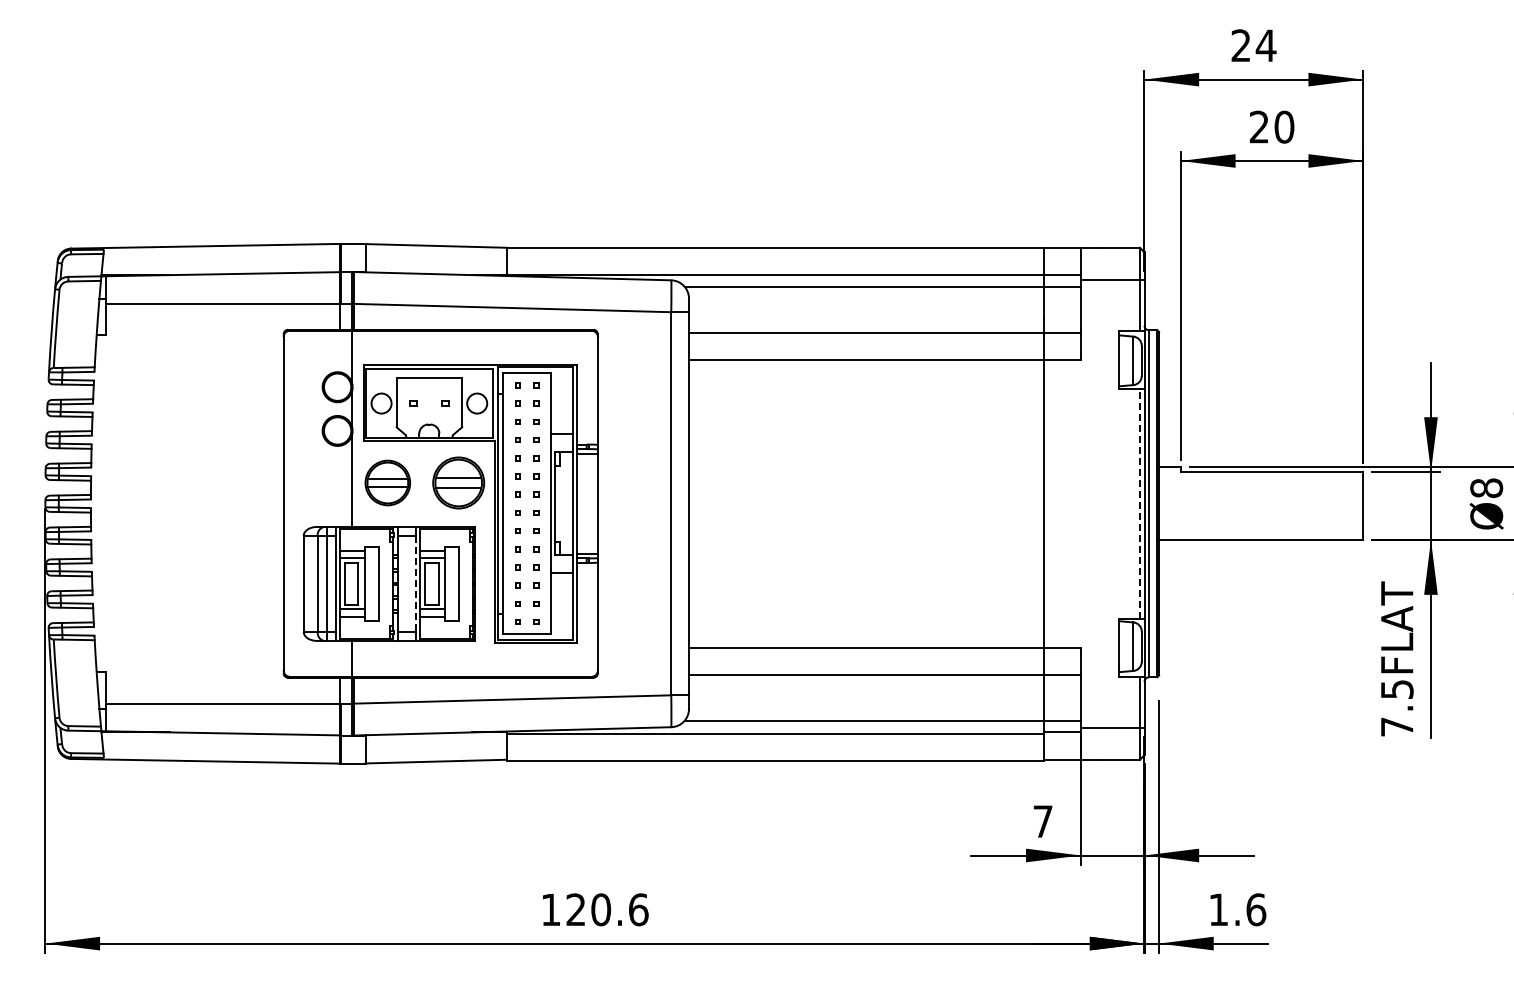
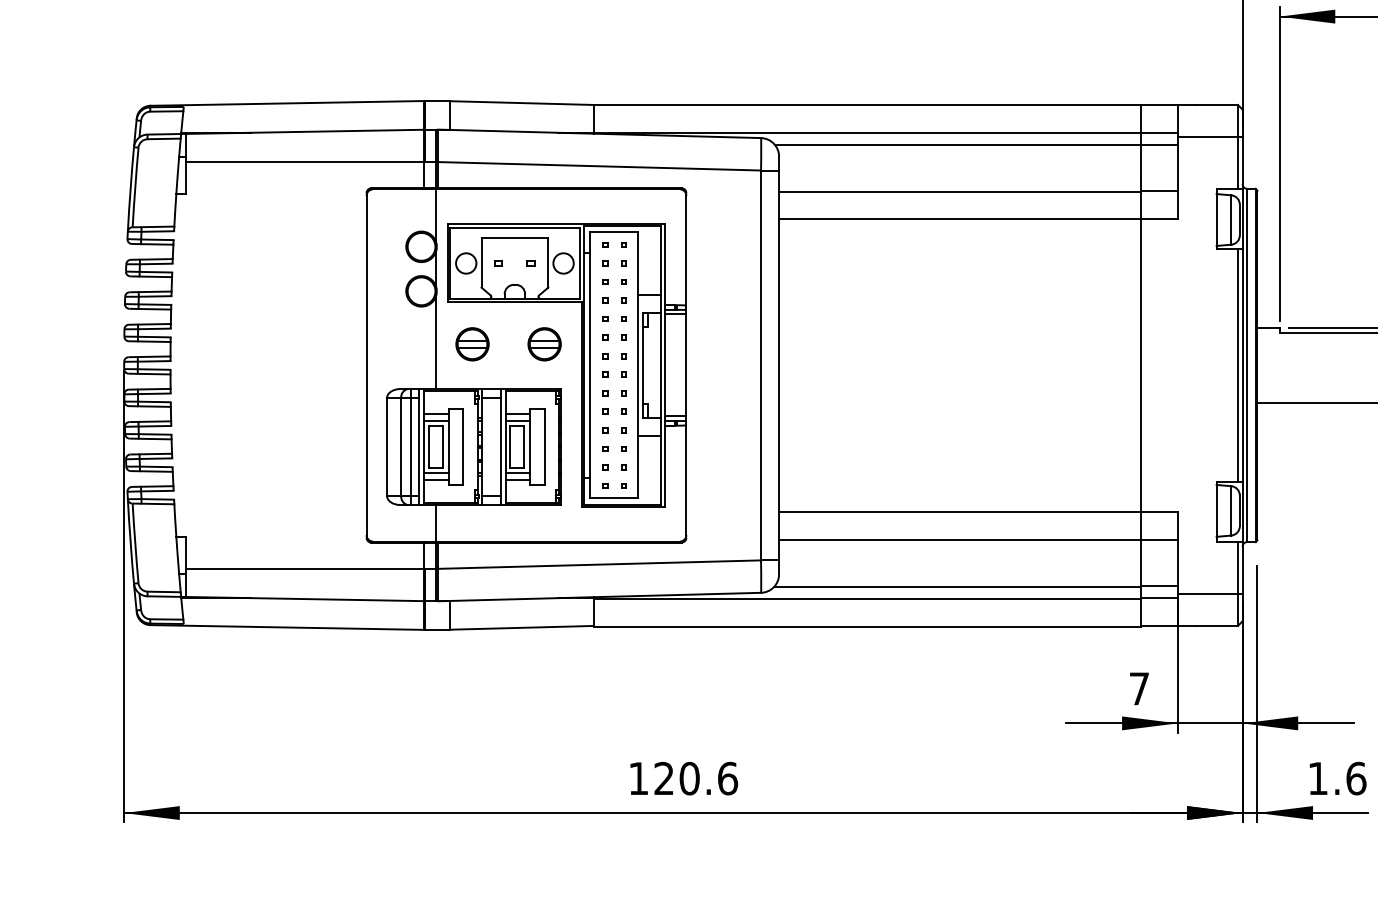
part: (387, 482) -> (472, 343), size x0.71
part: (458, 482) -> (544, 343), size x0.62
line: (1139, 503) -> (1237, 365), dashed -> solid
line: (415, 583) -> (500, 446), dashed -> solid

